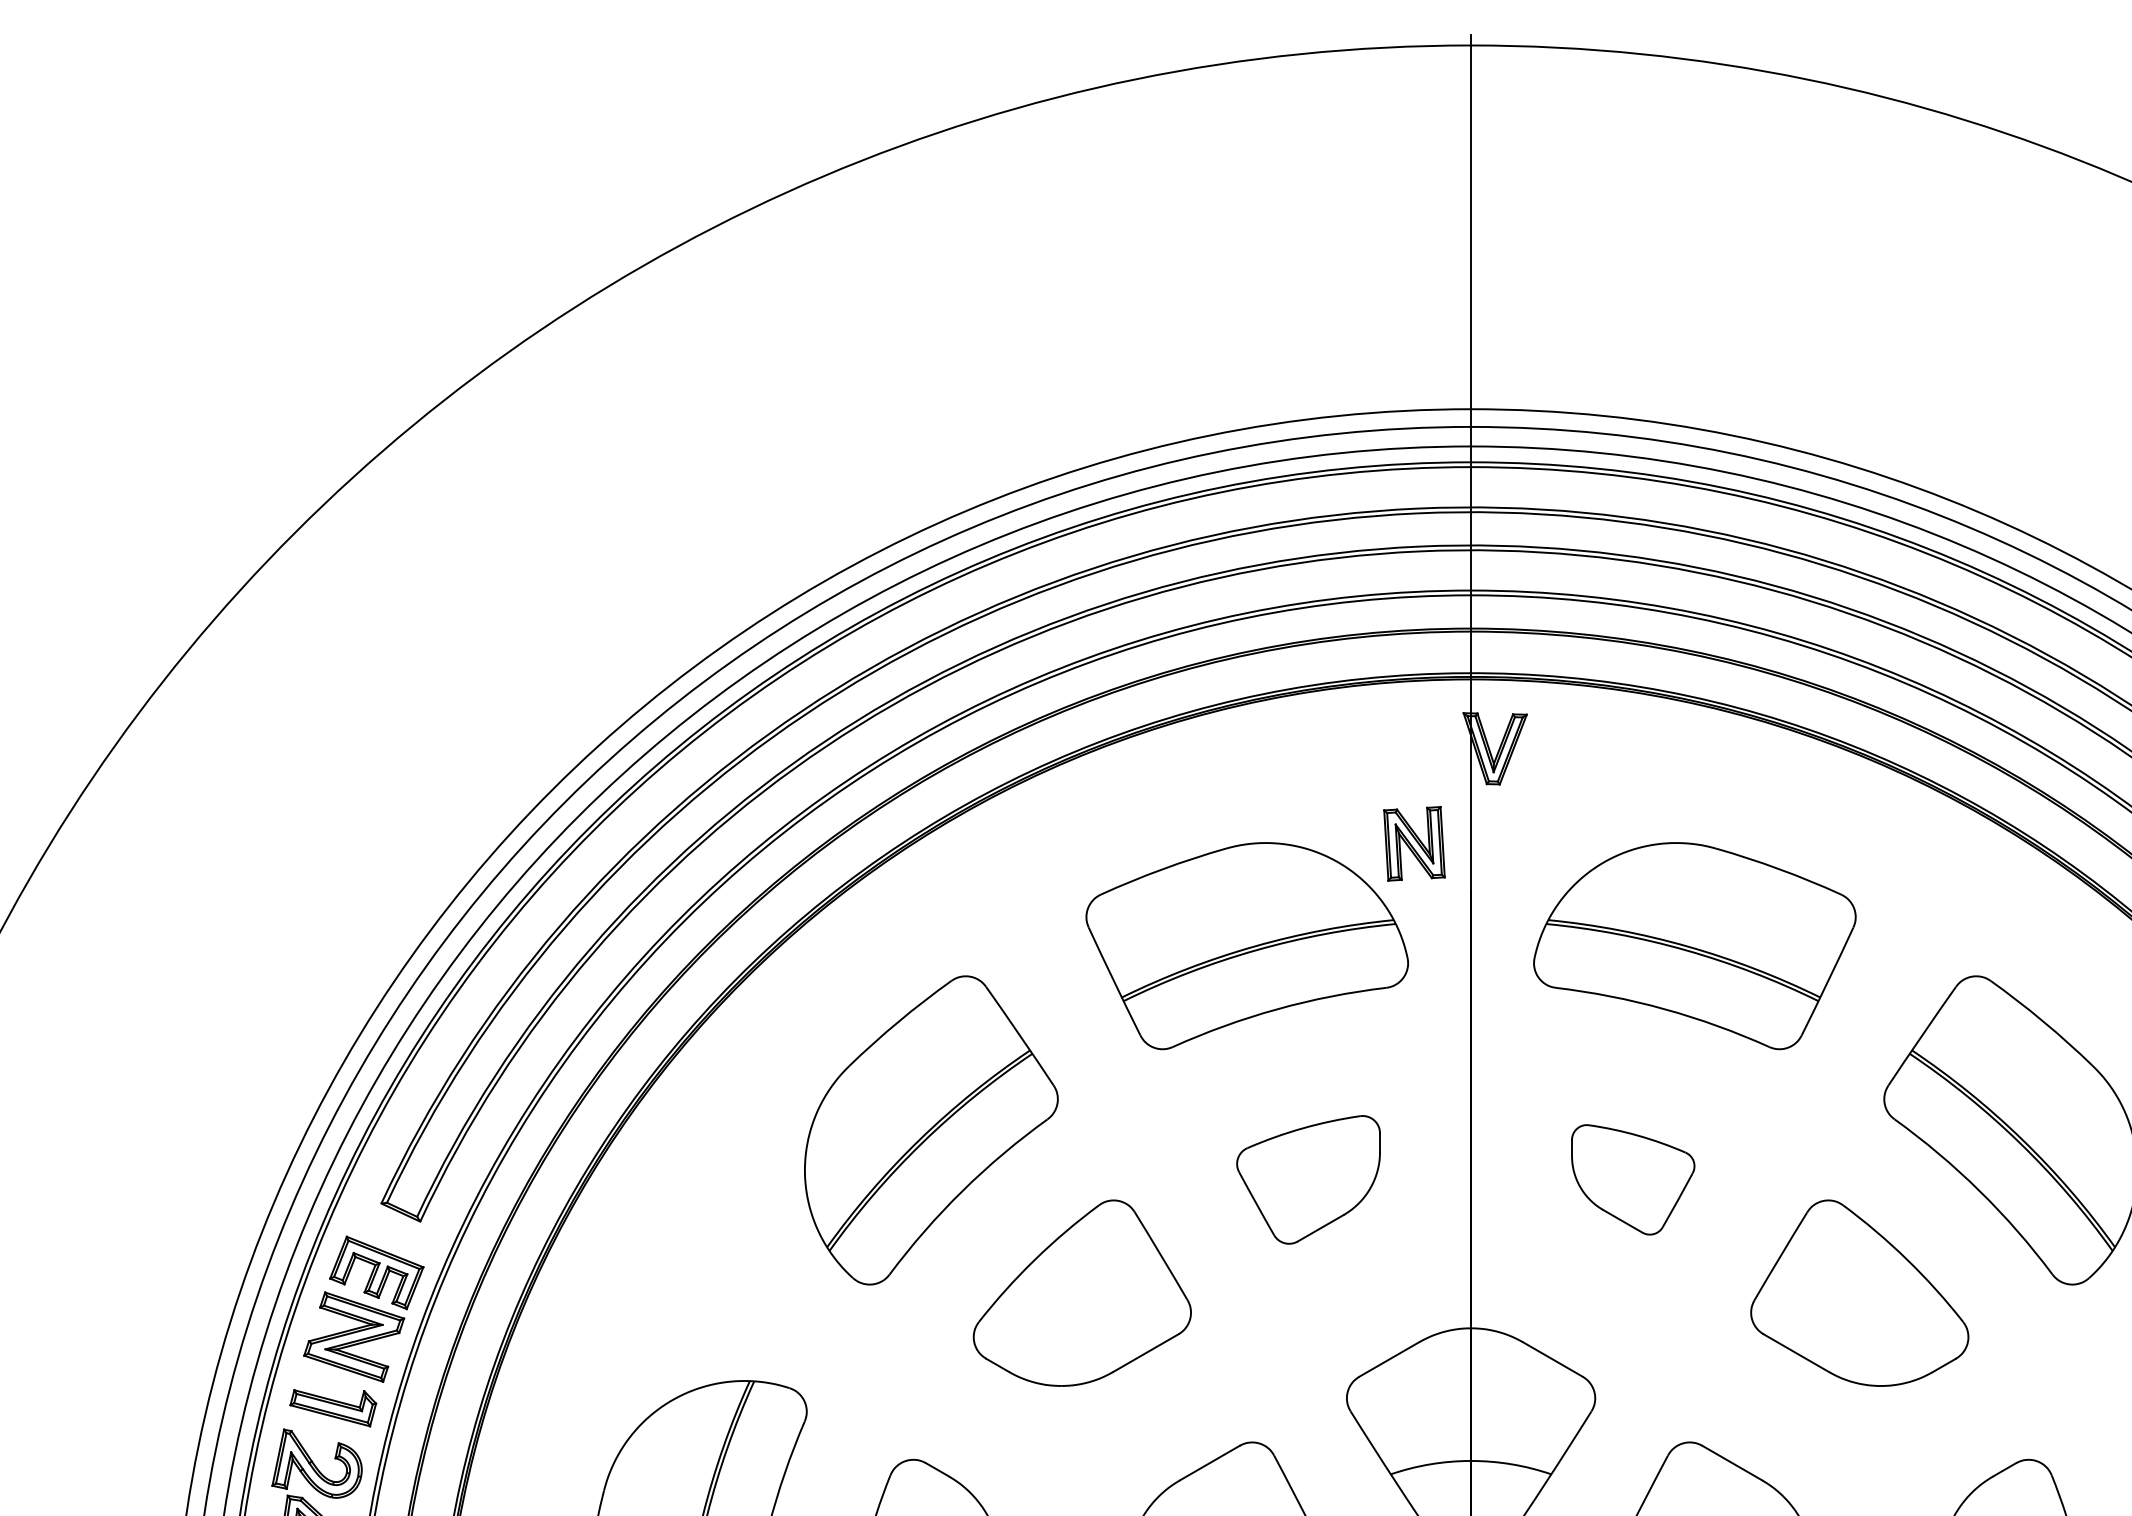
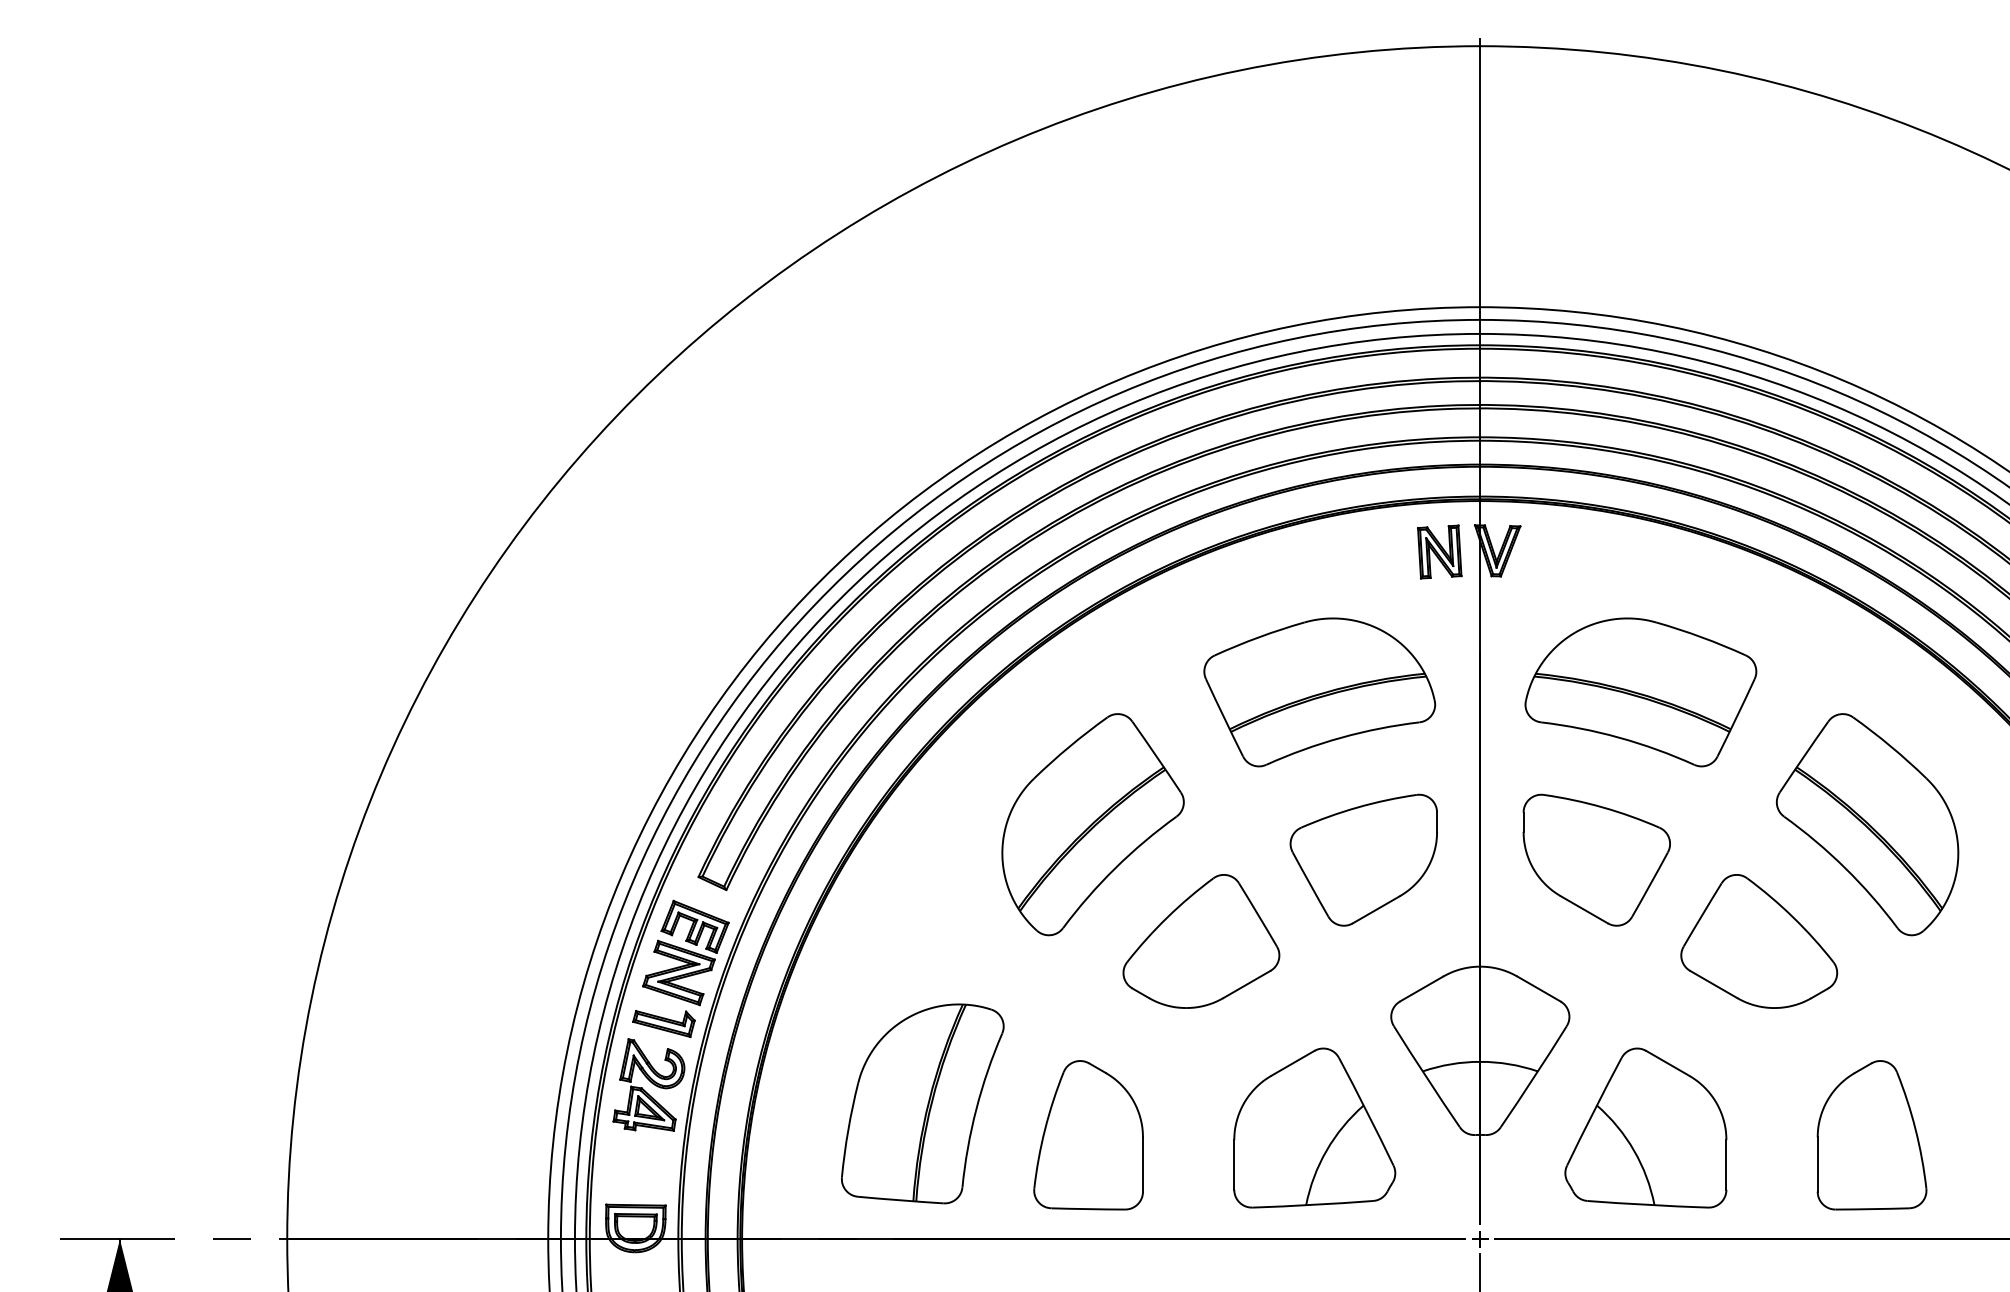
part: (1414, 843) -> (1439, 551), moved
part: (1308, 1178) -> (1363, 859), size x1.43
part: (1632, 1178) -> (1596, 859), size x1.67

